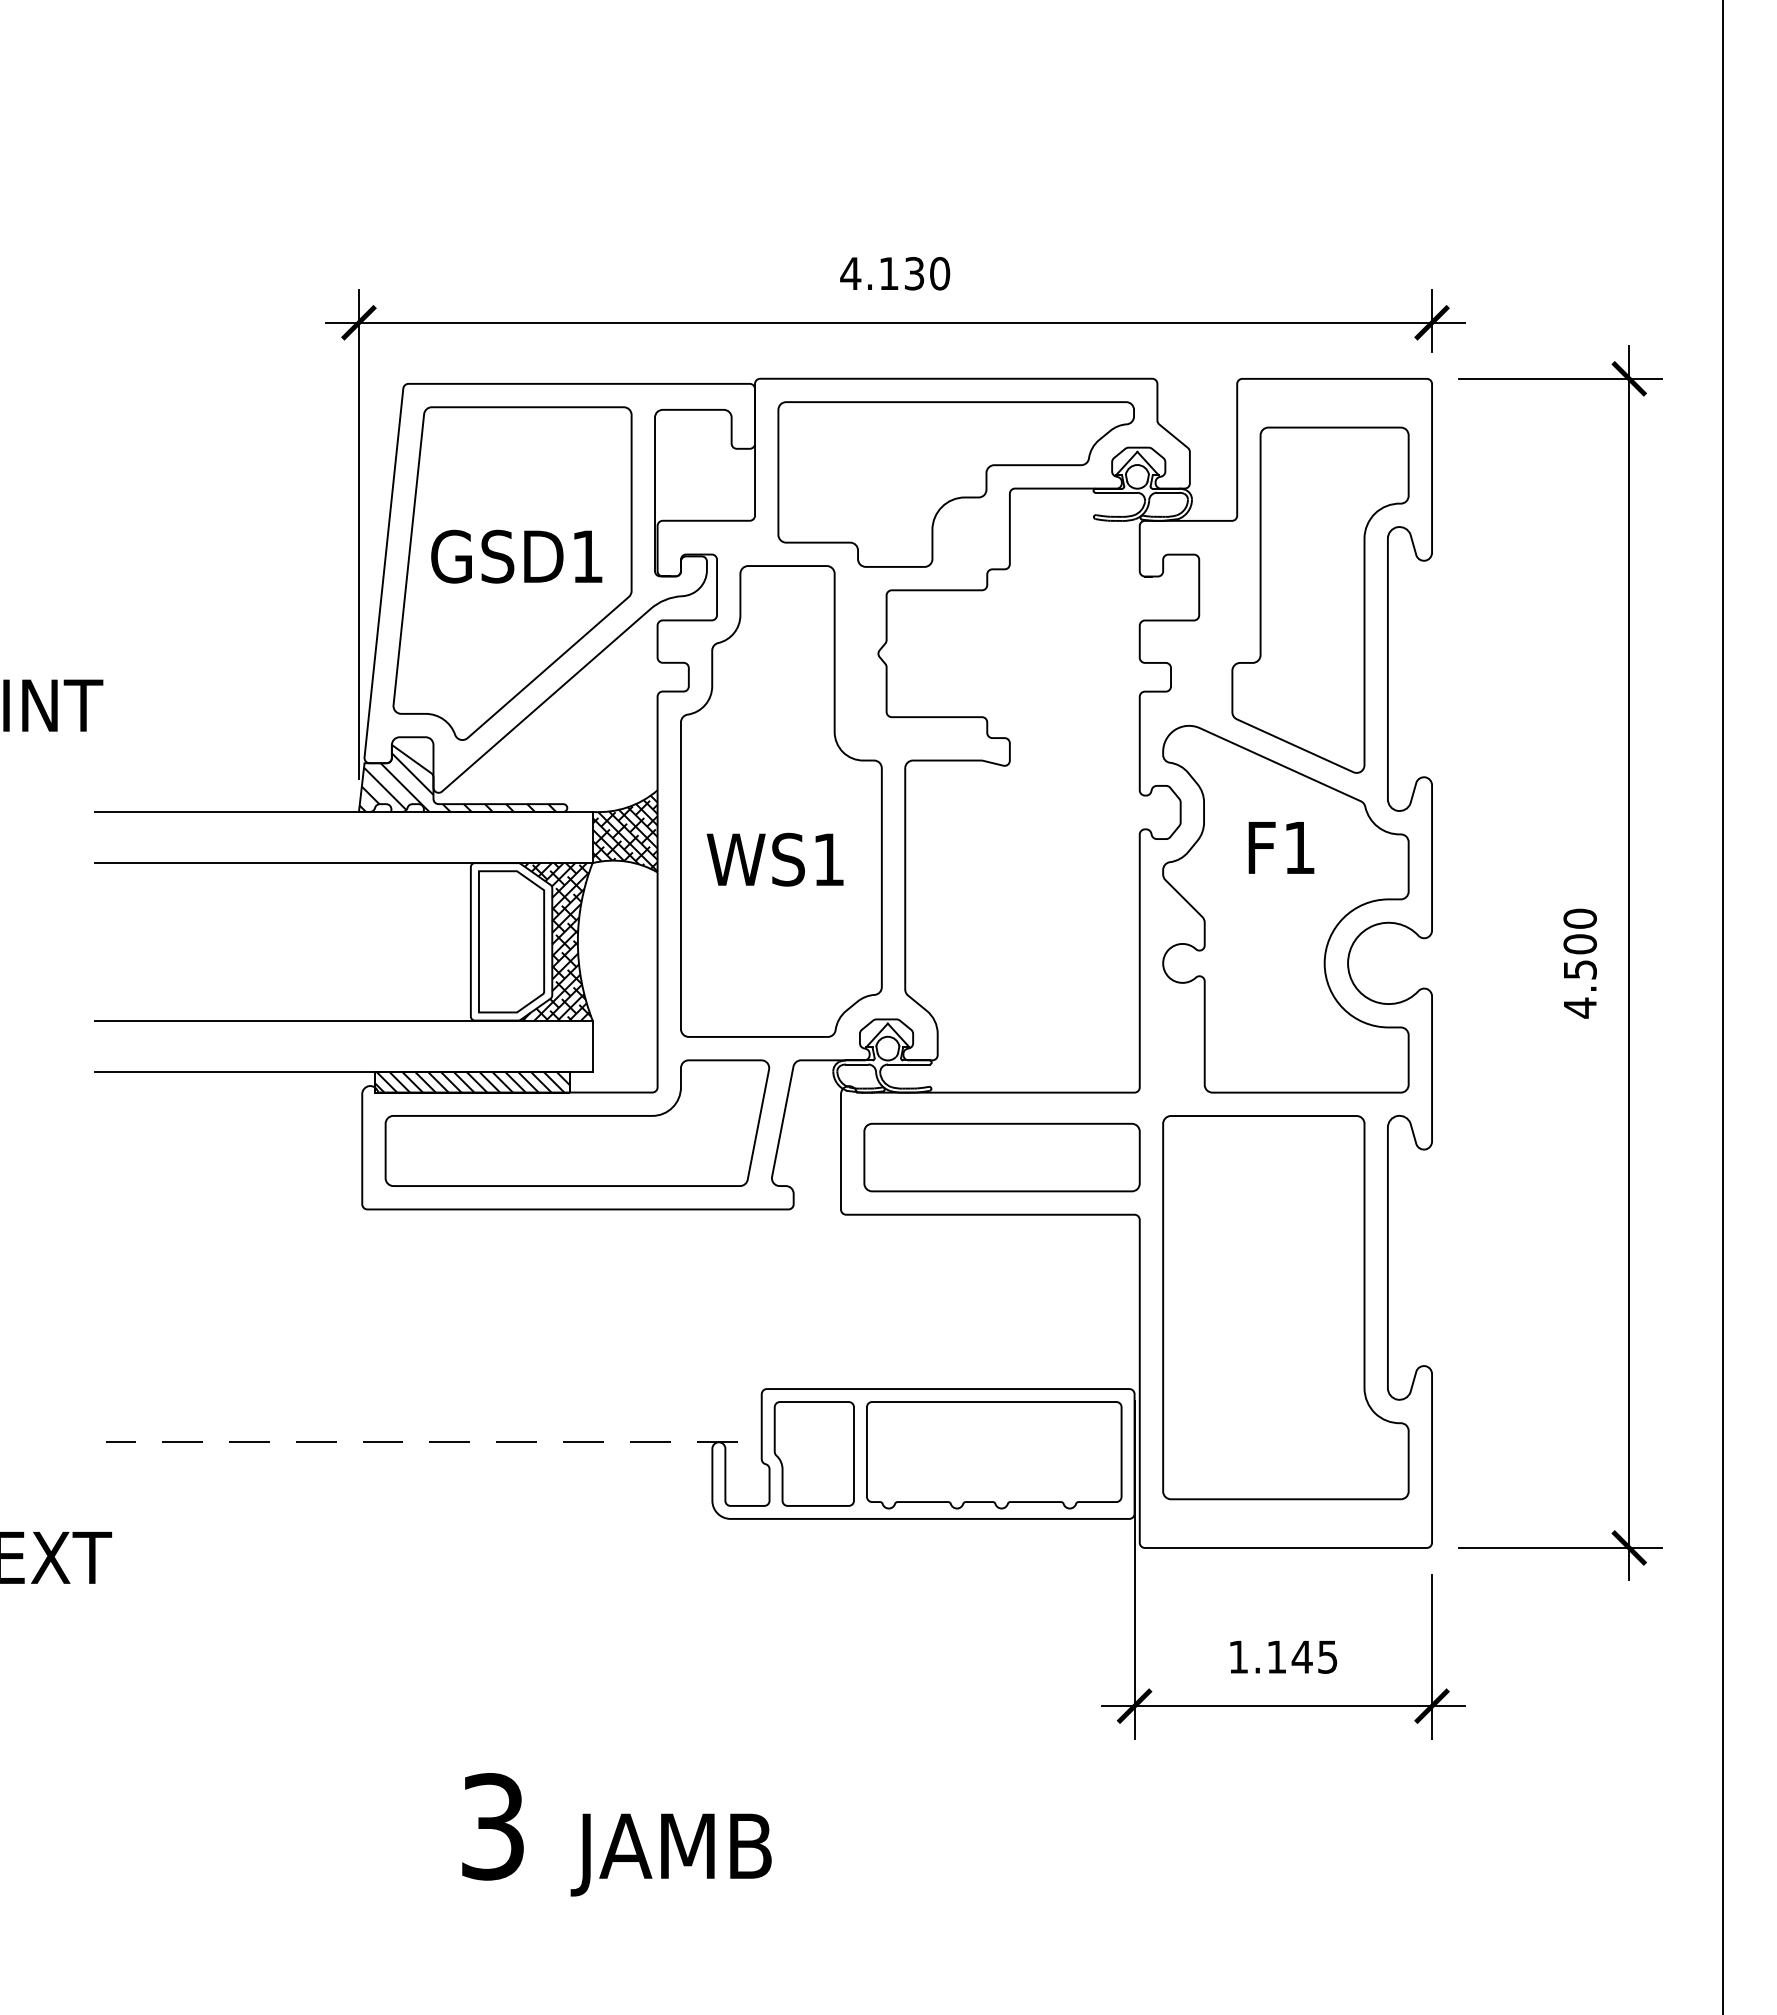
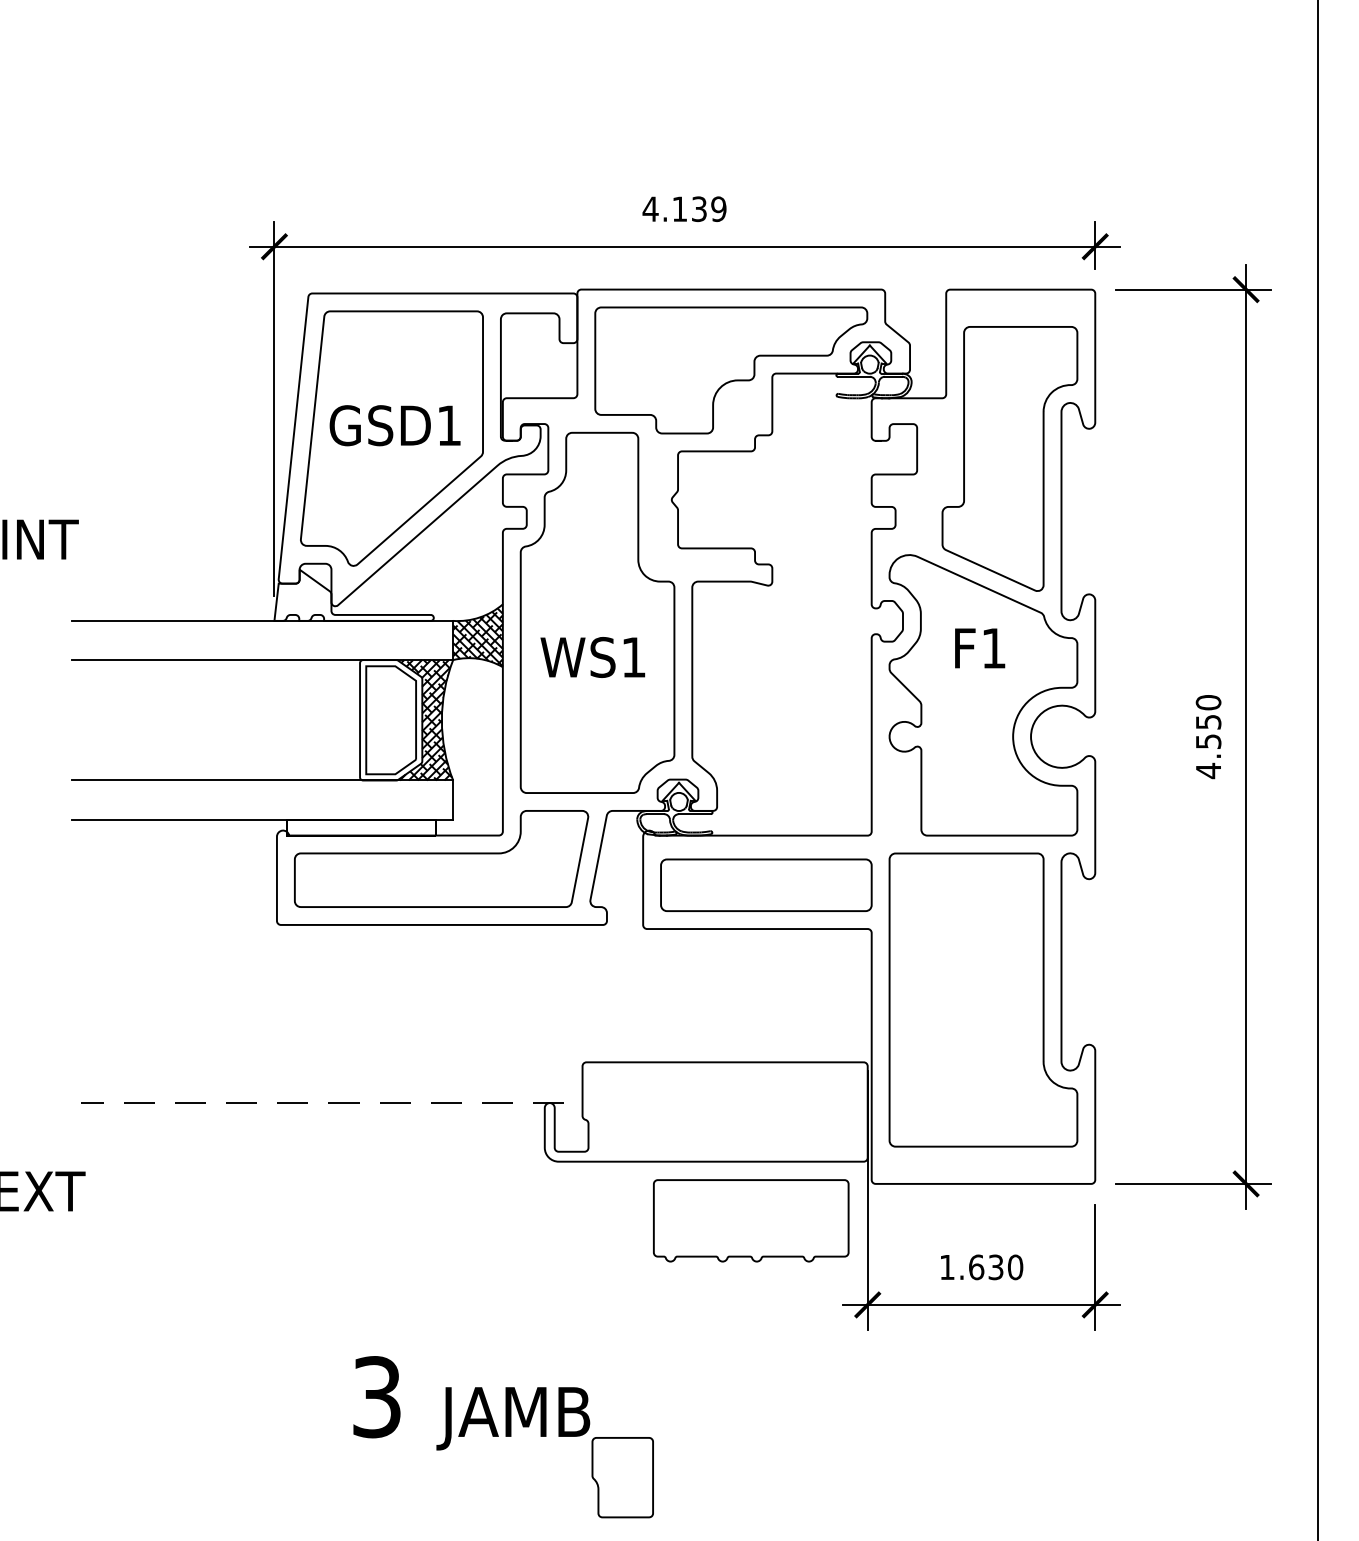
text: (940, 273) -> (719, 209), 4.130 -> 4.139
hatch: (457, 782) -> (349, 598), removed
text: (1579, 944) -> (1208, 722), 4.500 -> 4.550
hatch: (472, 1081) -> (361, 827), removed
part: (813, 1453) -> (622, 1477), moved
part: (994, 1455) -> (751, 1221), moved
text: (1302, 1656) -> (996, 1266), 1.145 -> 1.630

